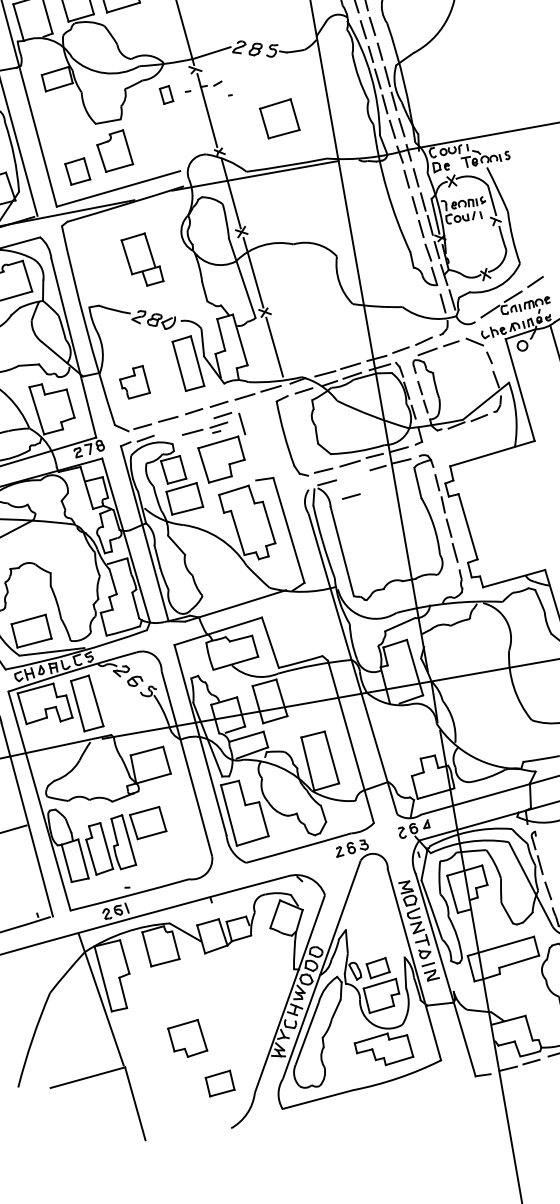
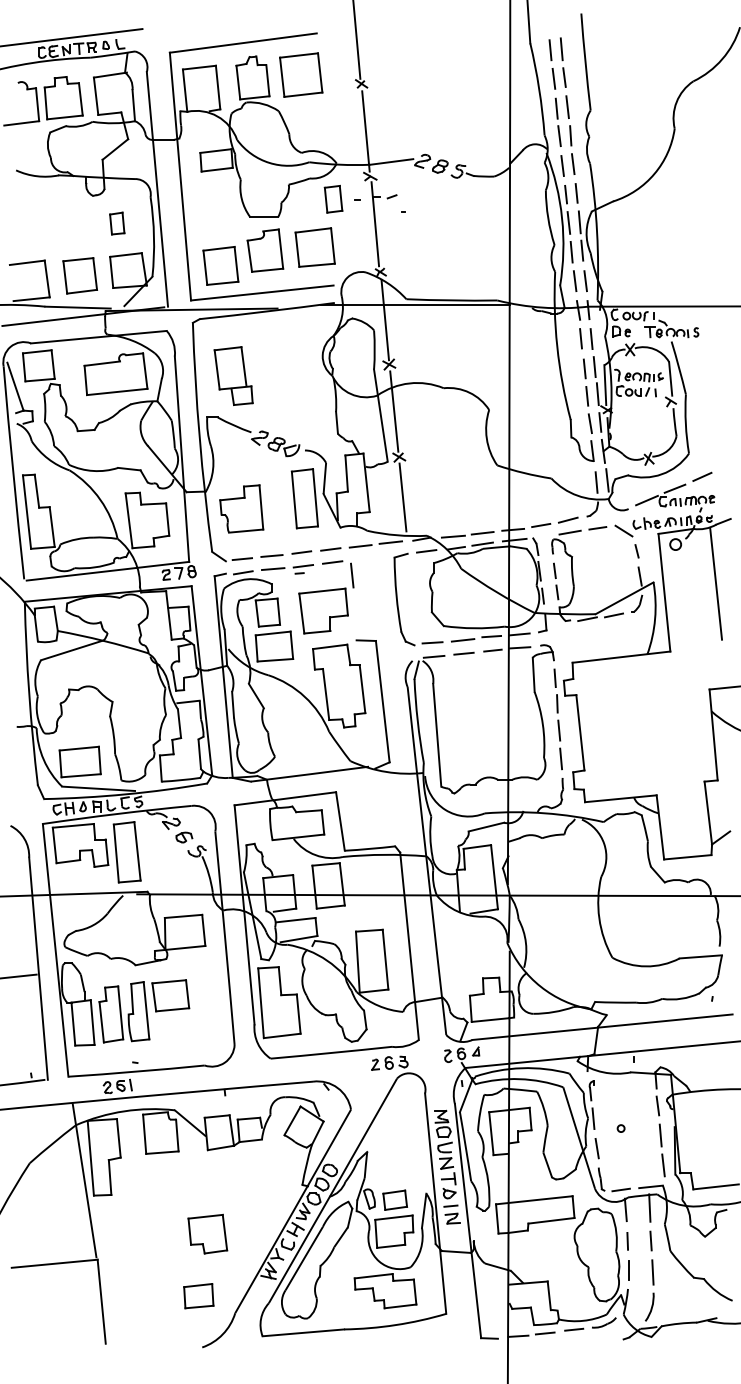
part: (166, 94) -> (333, 198), size x1.43
part: (279, 118) -> (314, 247), moved
part: (77, 171) -> (220, 265), size x1.43
part: (142, 259) -> (233, 375), moved
part: (133, 382) -> (241, 508), size x1.43
part: (205, 430) -> (287, 569), moved
line: (350, 496) -> (463, 653), moved
part: (187, 1038) -> (207, 1233), moved

